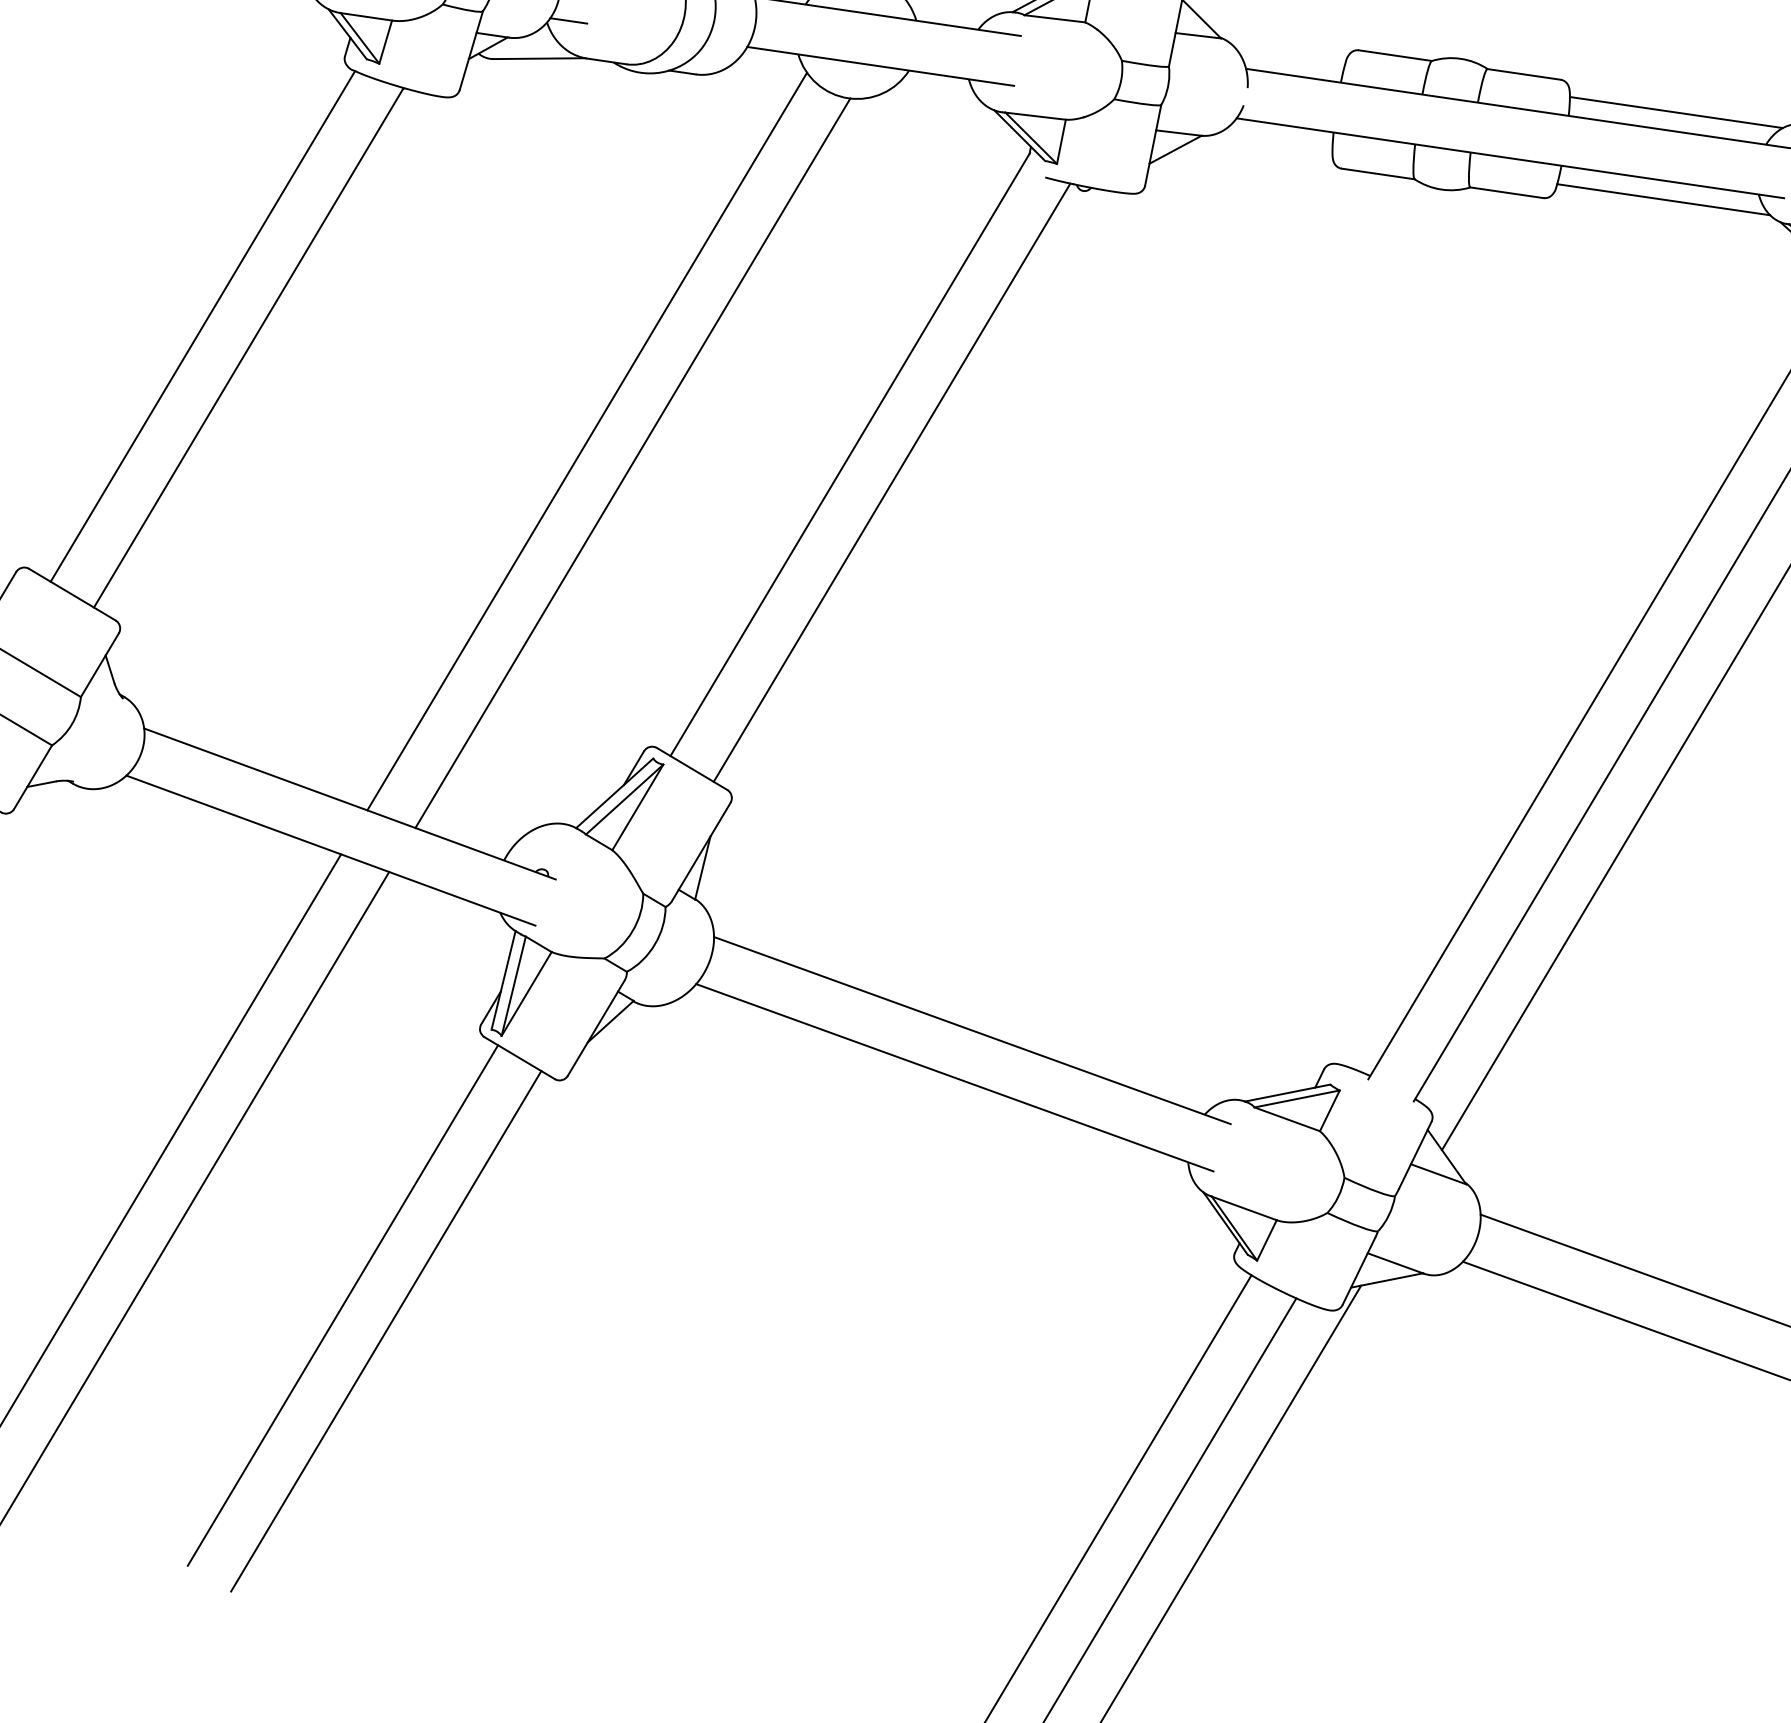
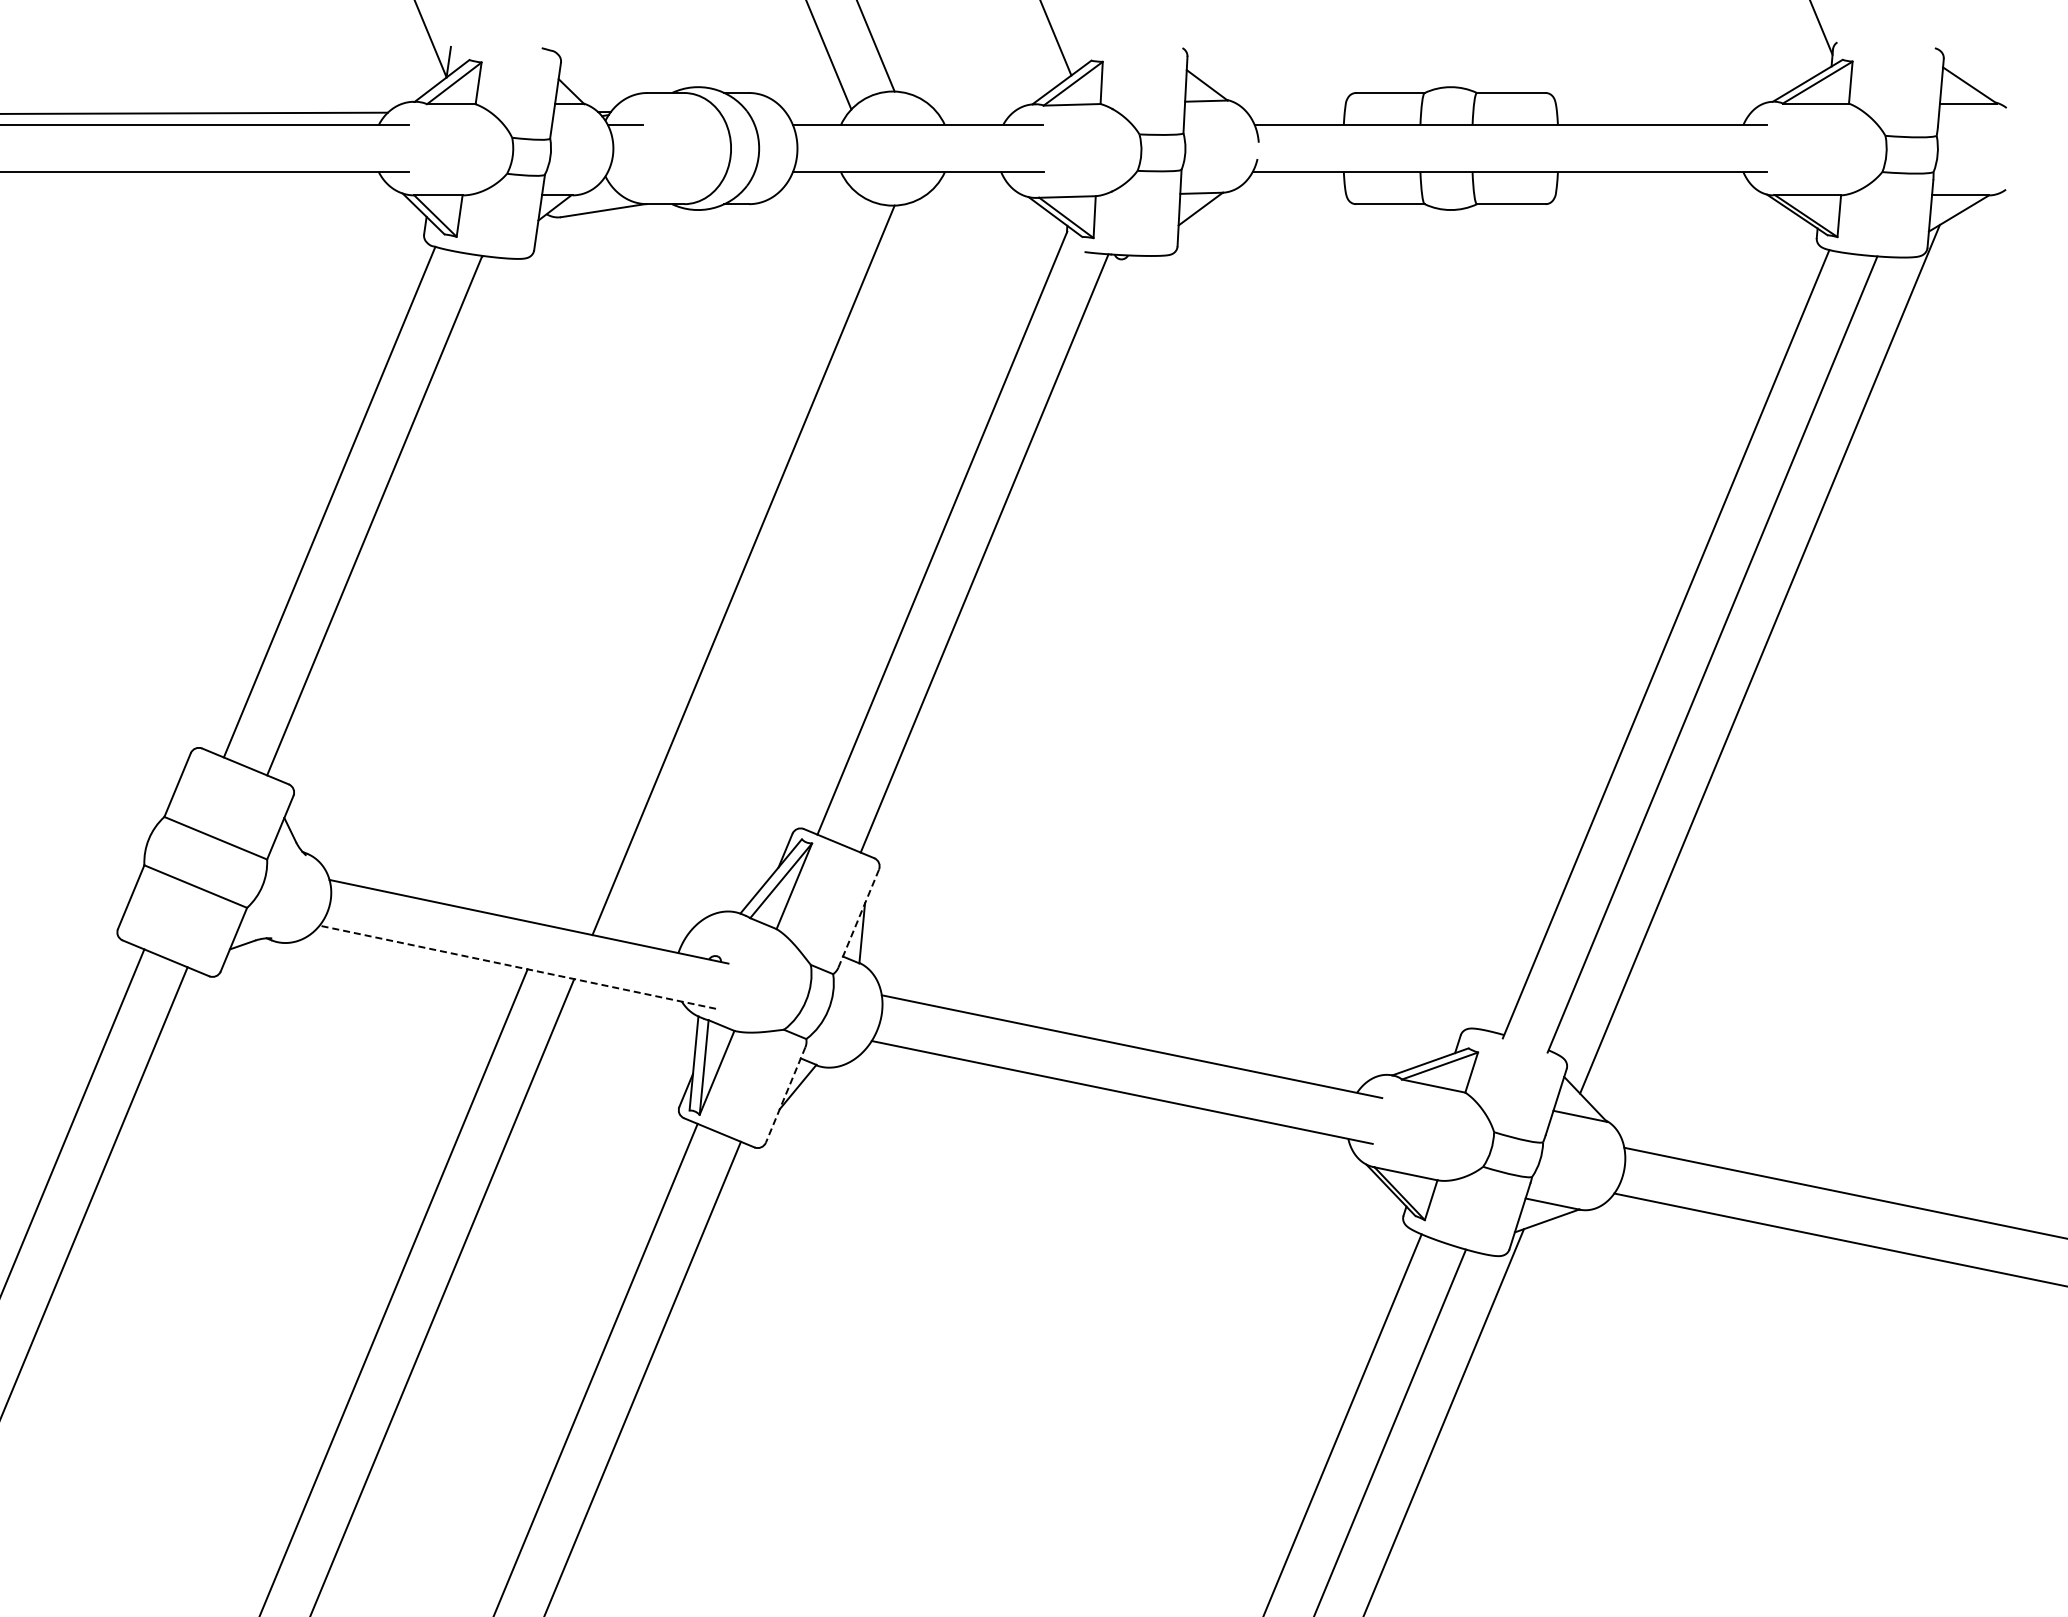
line: (567, 21) -> (624, 172), removed
line: (1676, 112) -> (1656, 107), removed
line: (1663, 199) -> (1656, 189), removed
line: (587, 441) -> (698, 556), removed
line: (330, 850) -> (517, 967), solid -> dashed
line: (701, 851) -> (858, 918), solid -> dashed
line: (596, 1027) -> (785, 1094), solid -> dashed

